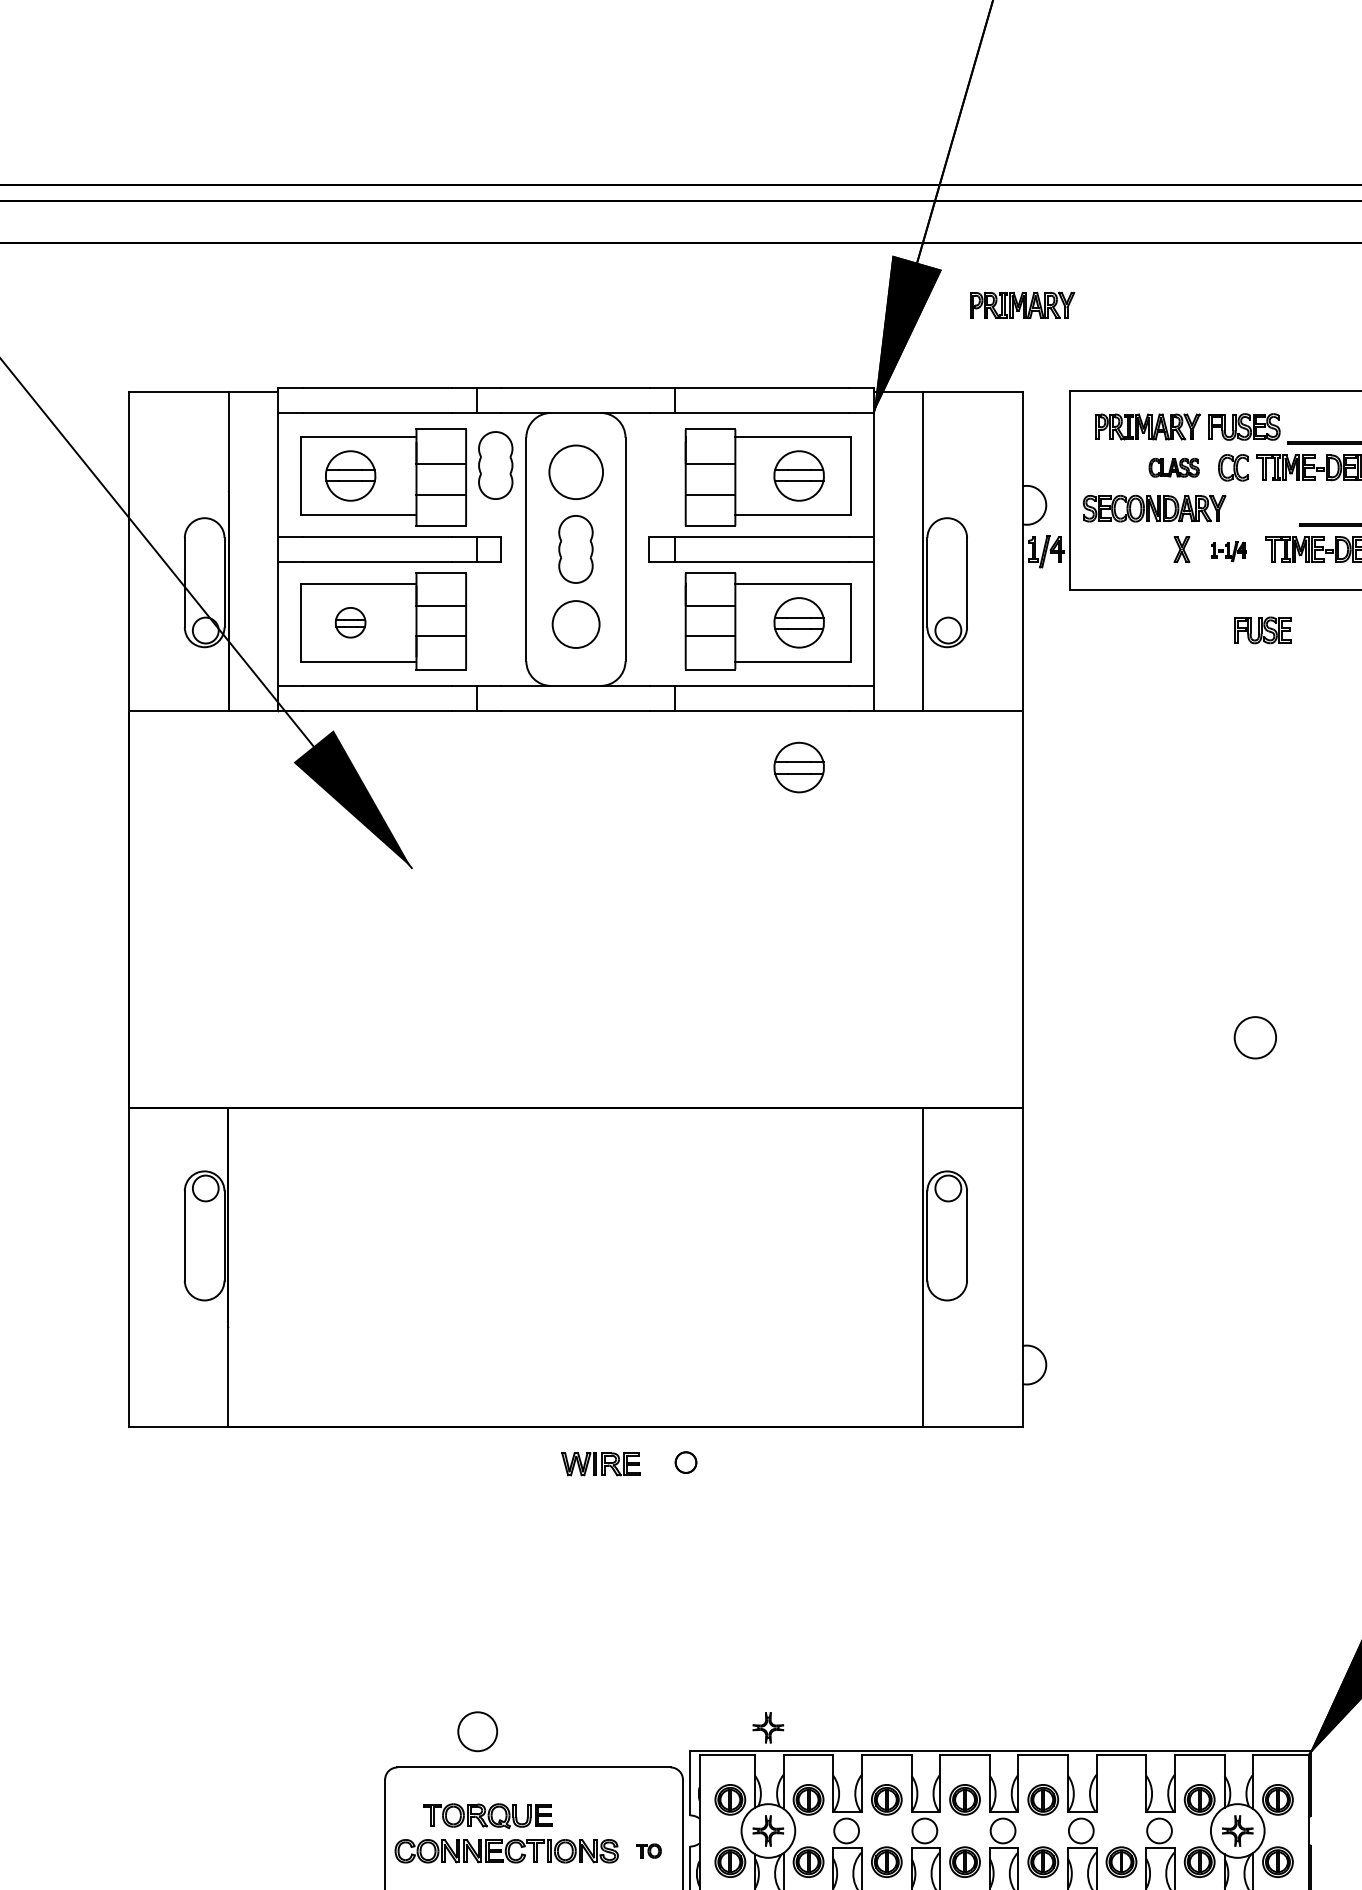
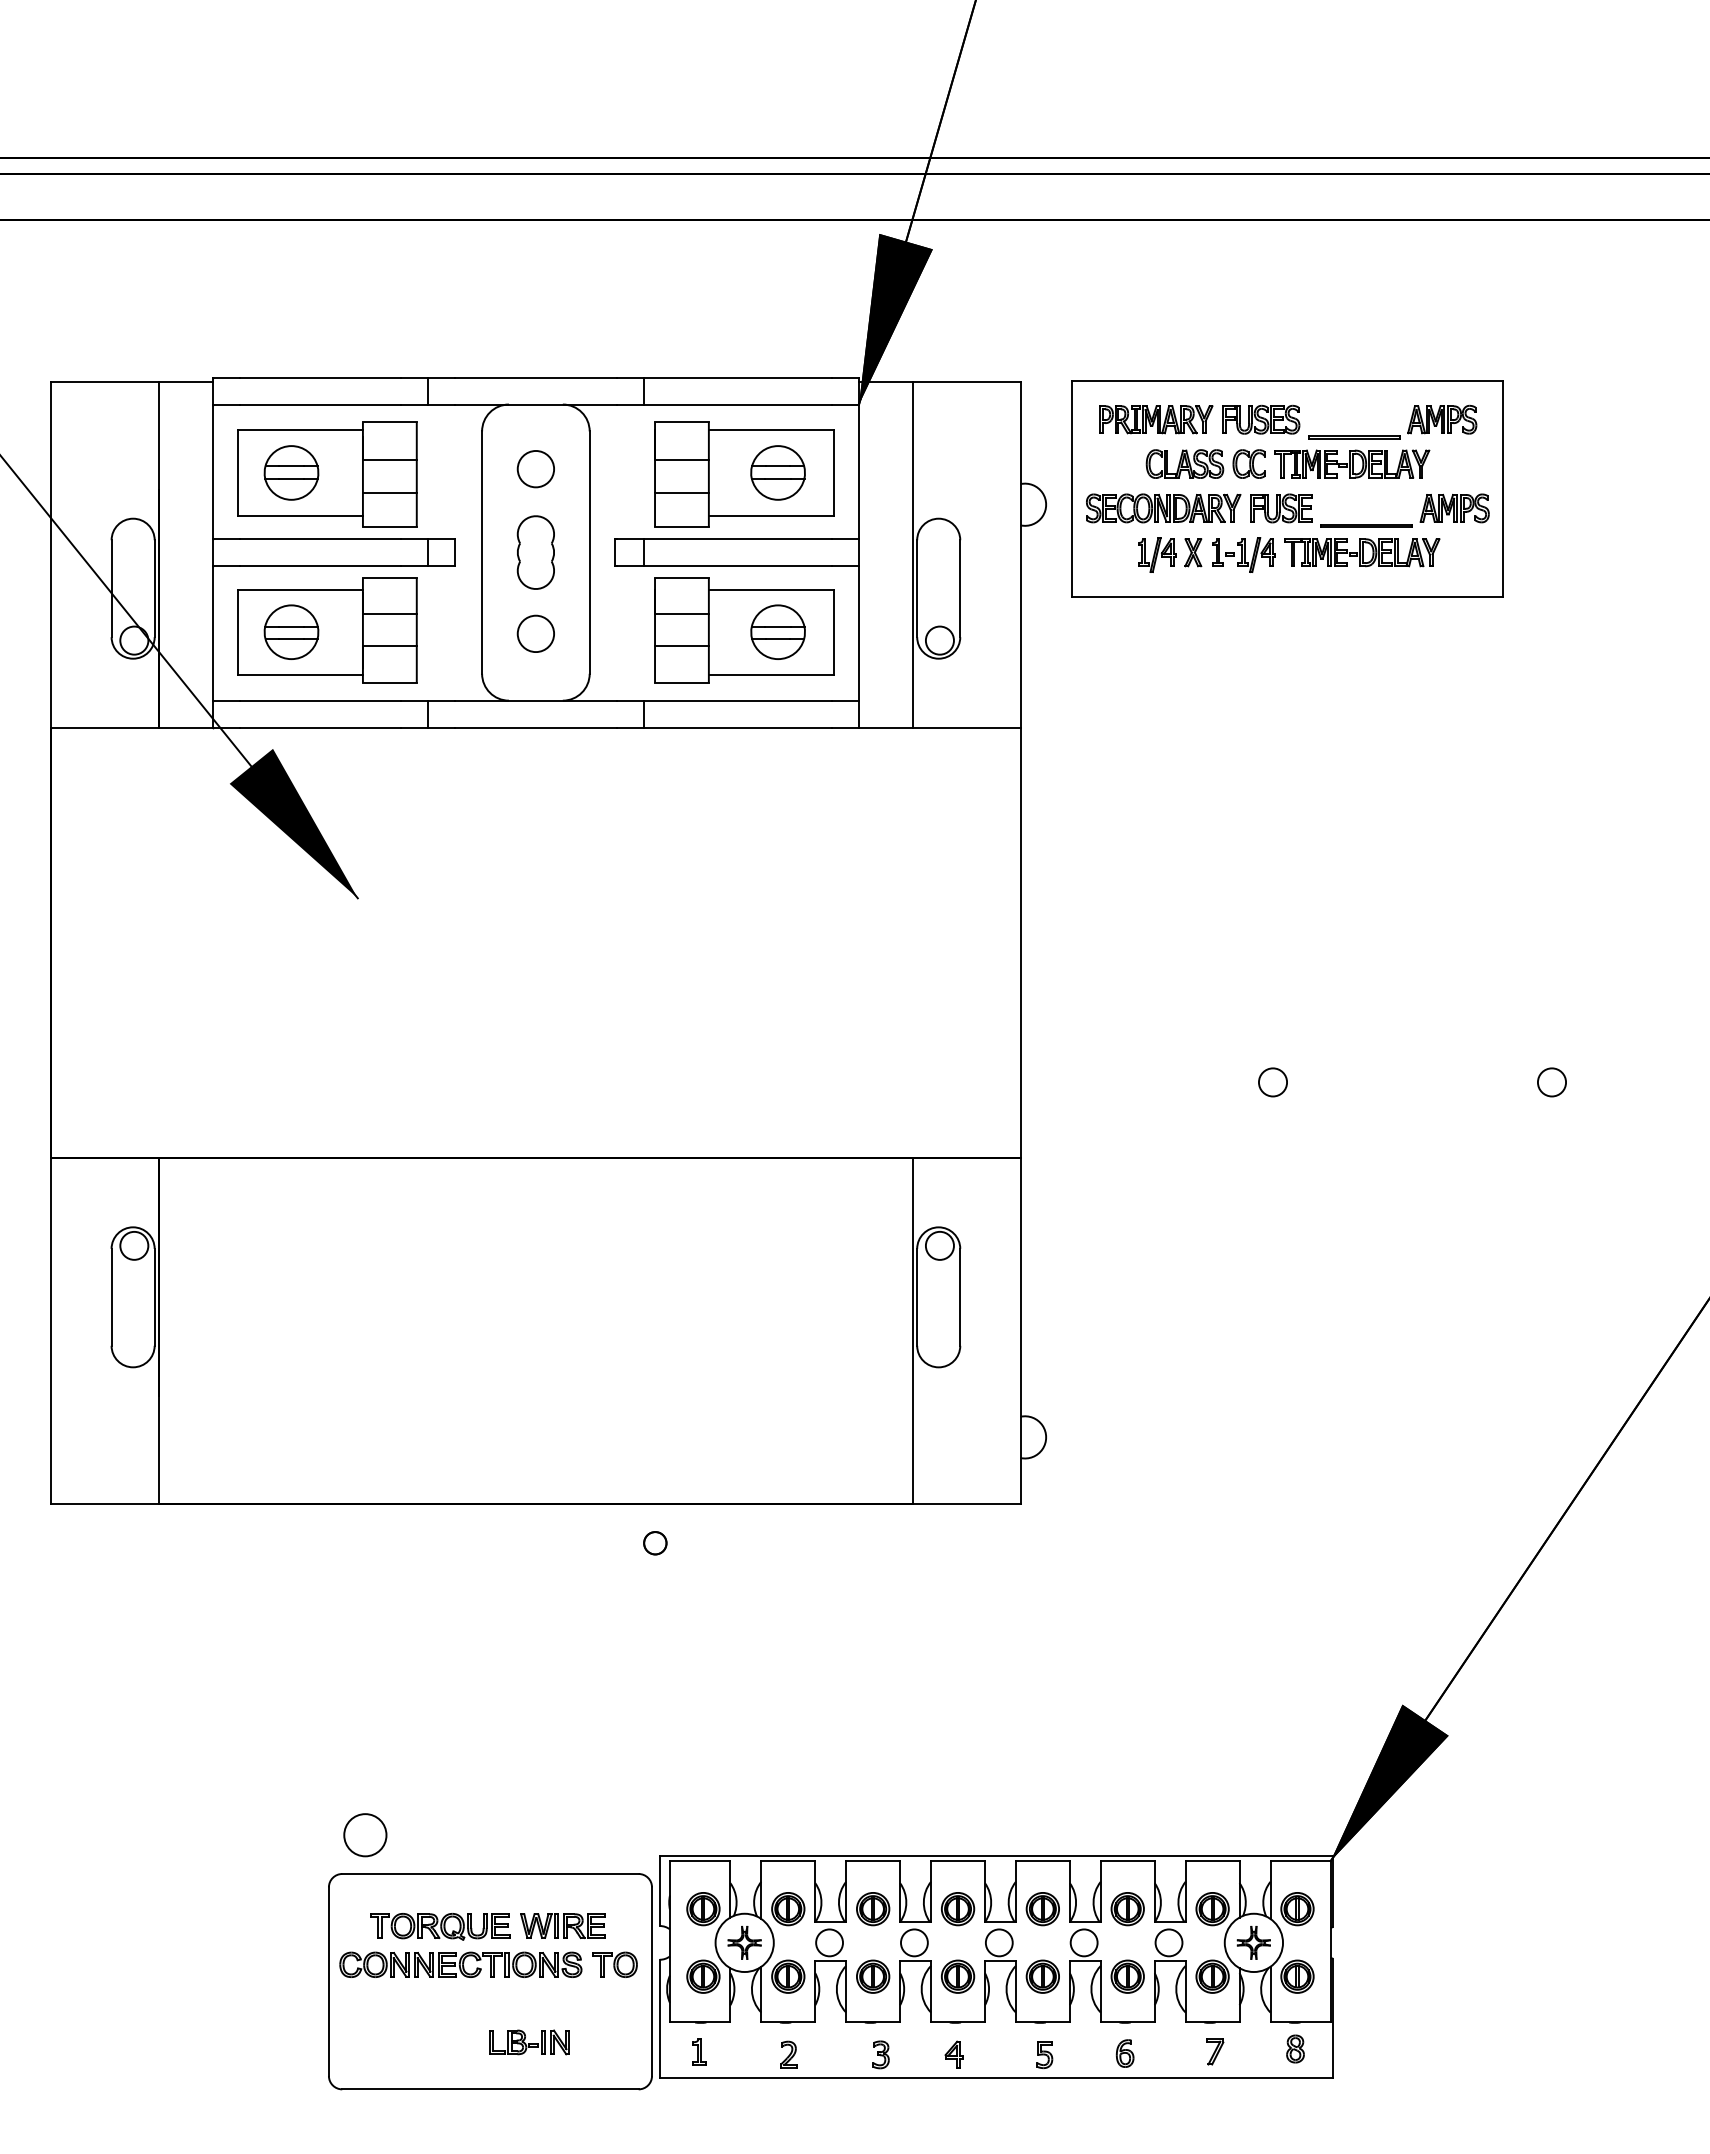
part: (1022, 305) -> (1020, 287), removed
part: (495, 465) -> (448, 461), removed
part: (1173, 467) -> (1184, 463), size x1.43
circle: (575, 472) -> (535, 469), size x0.62
part: (1046, 551) -> (1157, 554), moved
part: (1228, 551) -> (1243, 554), size x1.67
part: (350, 622) -> (291, 631), size x1.67
circle: (575, 624) -> (535, 633), size x0.71
part: (1263, 630) -> (1281, 508), moved
part: (798, 766) -> (777, 788), removed
circle: (1254, 1037) -> (1272, 1082), size x0.62
part: (600, 1463) -> (562, 1925), moved
part: (768, 1727) -> (744, 1830), removed
circle: (477, 1732) -> (365, 1835), moved
part: (1121, 1800) -> (1127, 1909), added
part: (648, 1850) -> (614, 1964), size x1.67

